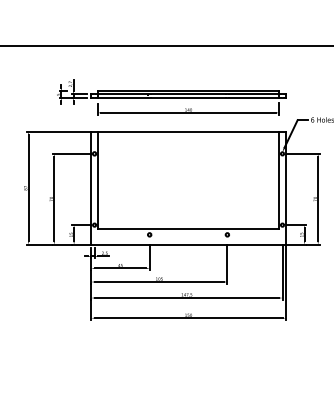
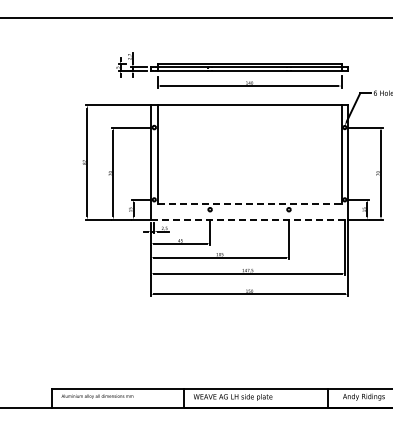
line: (188, 228) -> (249, 203), solid -> dashed
line: (188, 244) -> (249, 219), solid -> dashed

